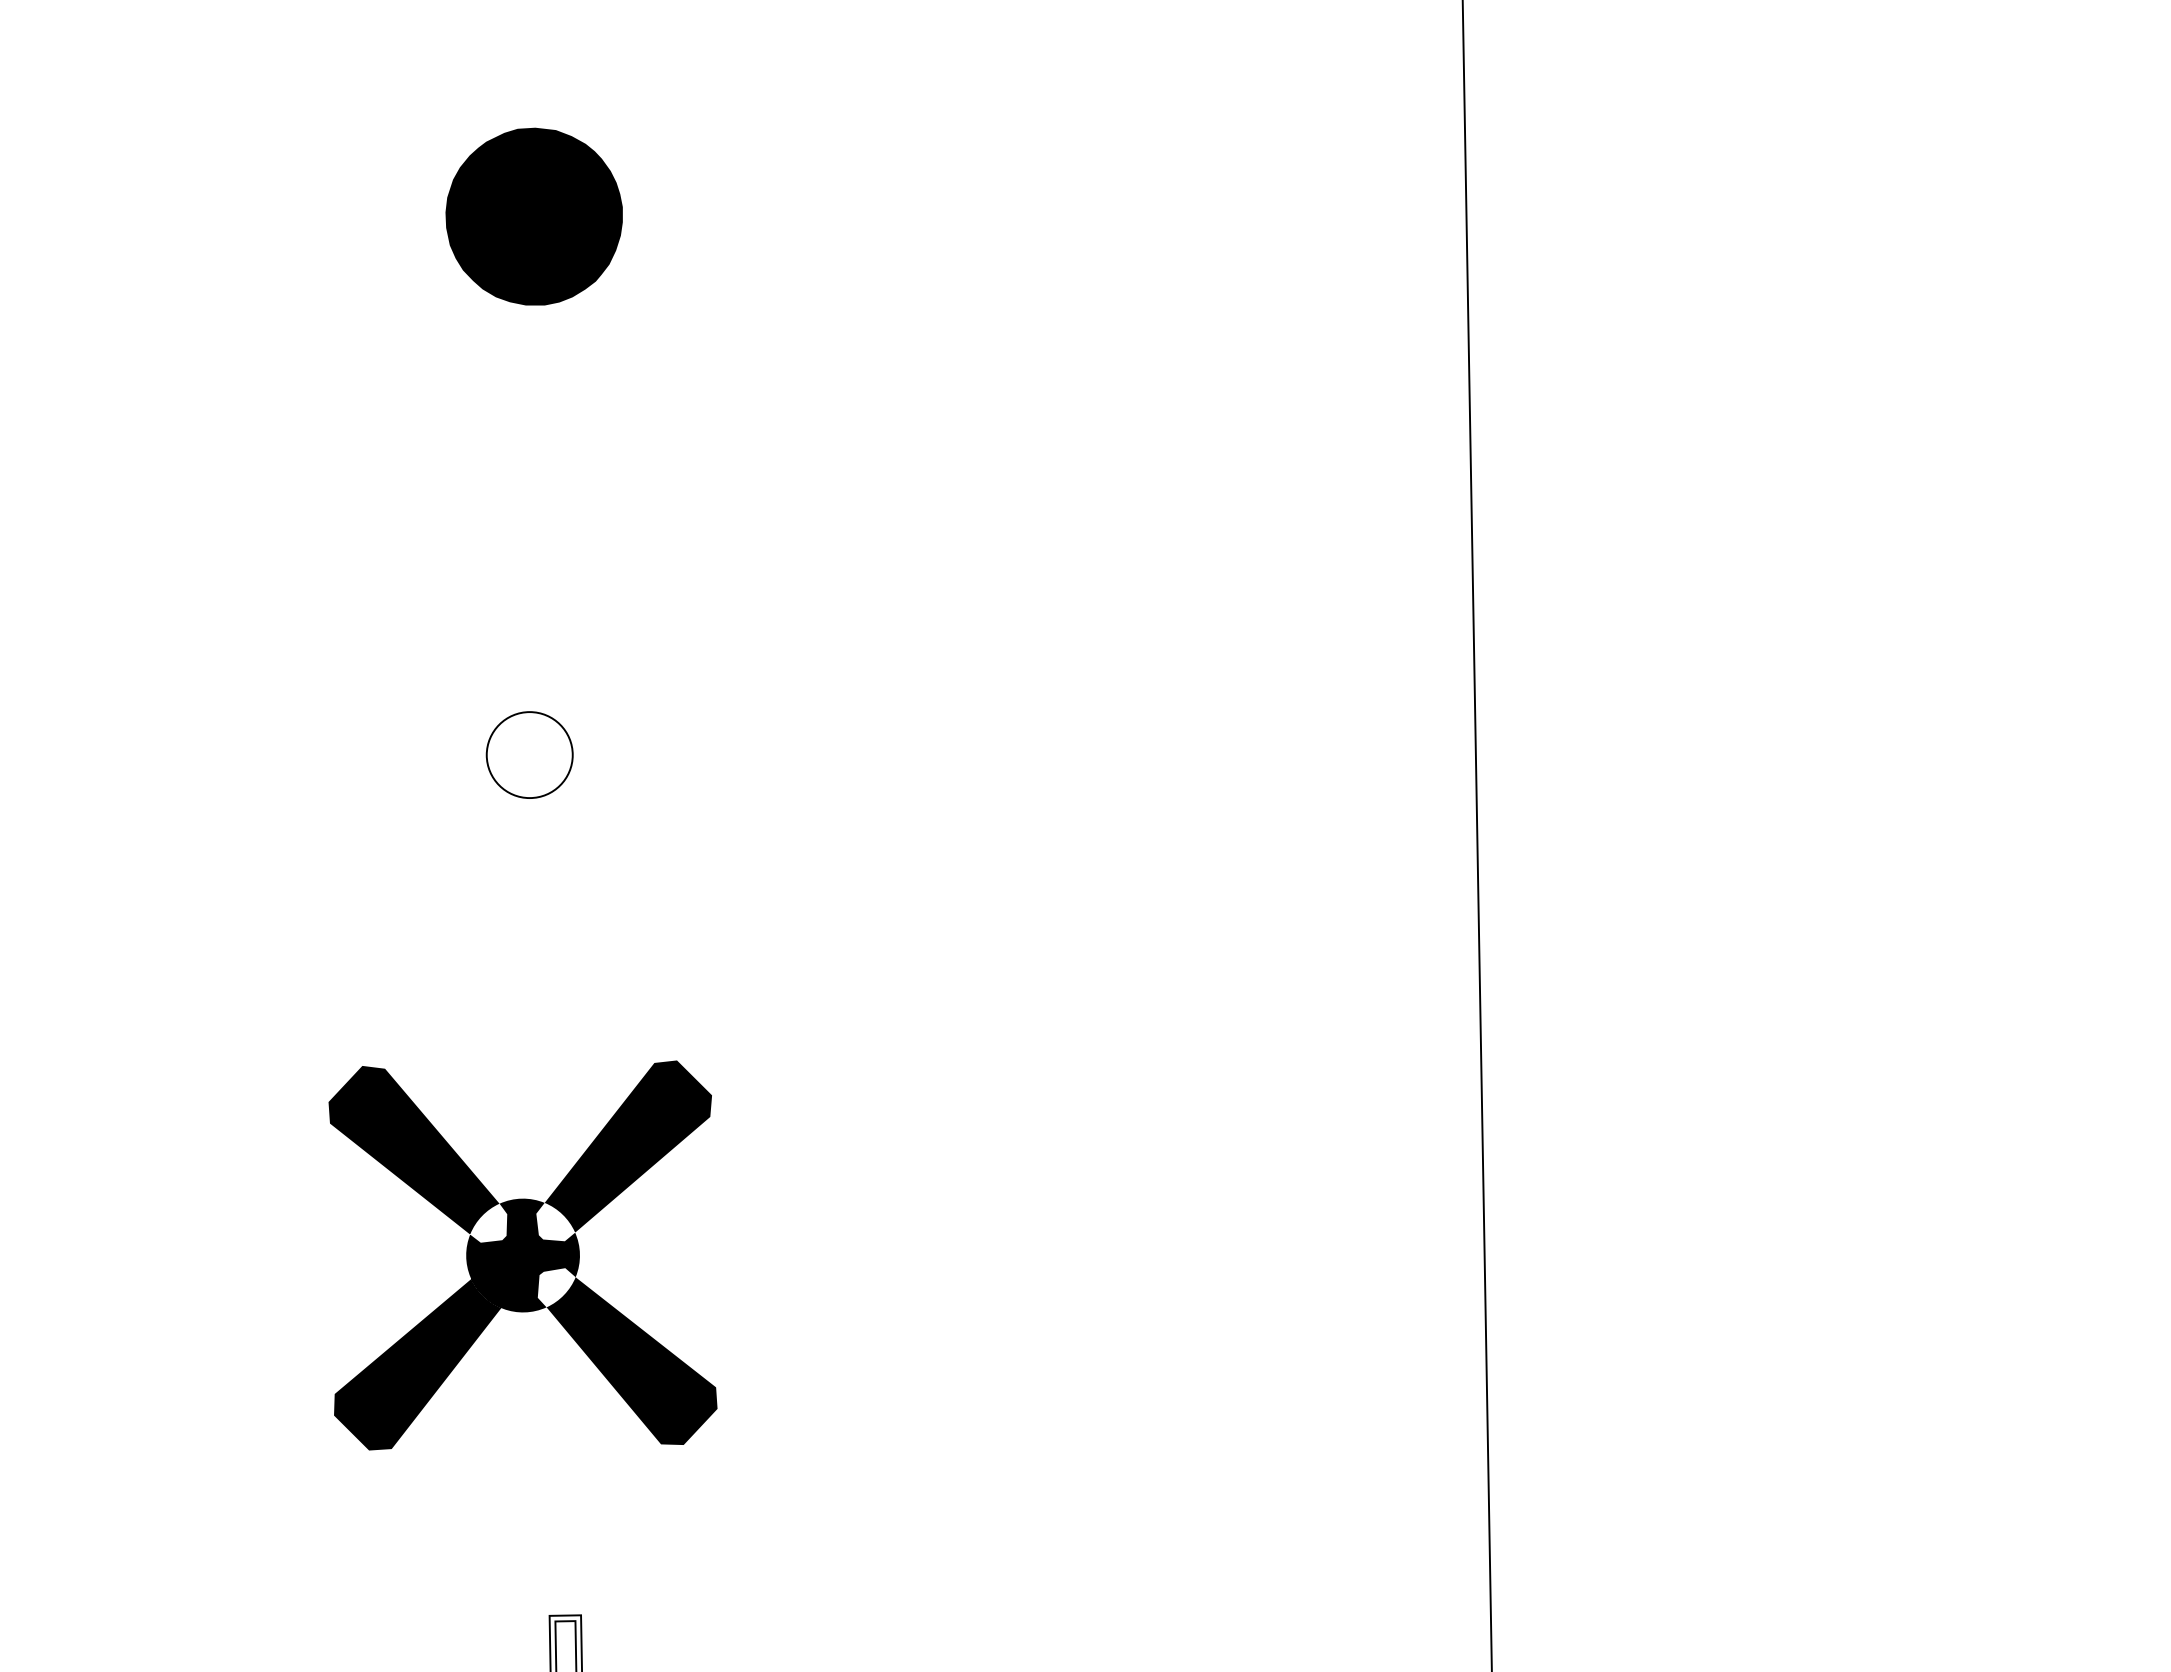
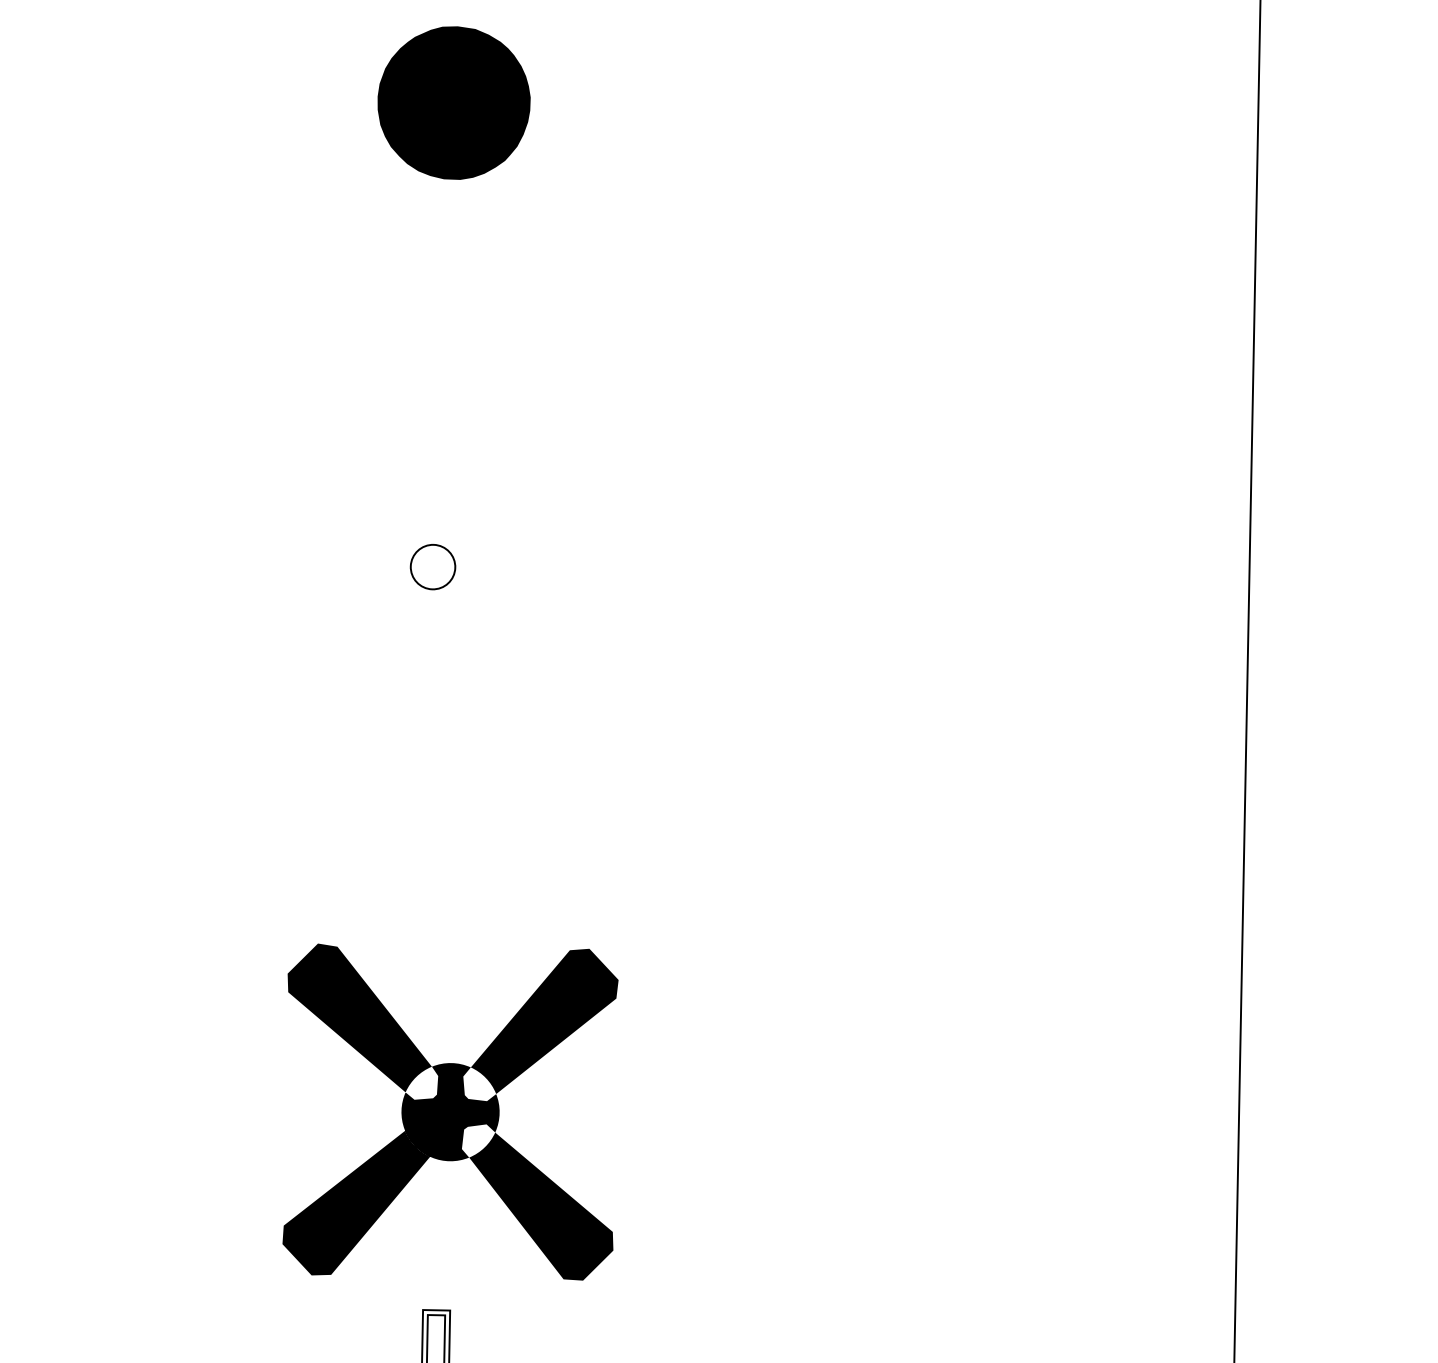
part: (529, 754) -> (432, 566), size x0.6
part: (522, 1255) -> (450, 1112), moved

